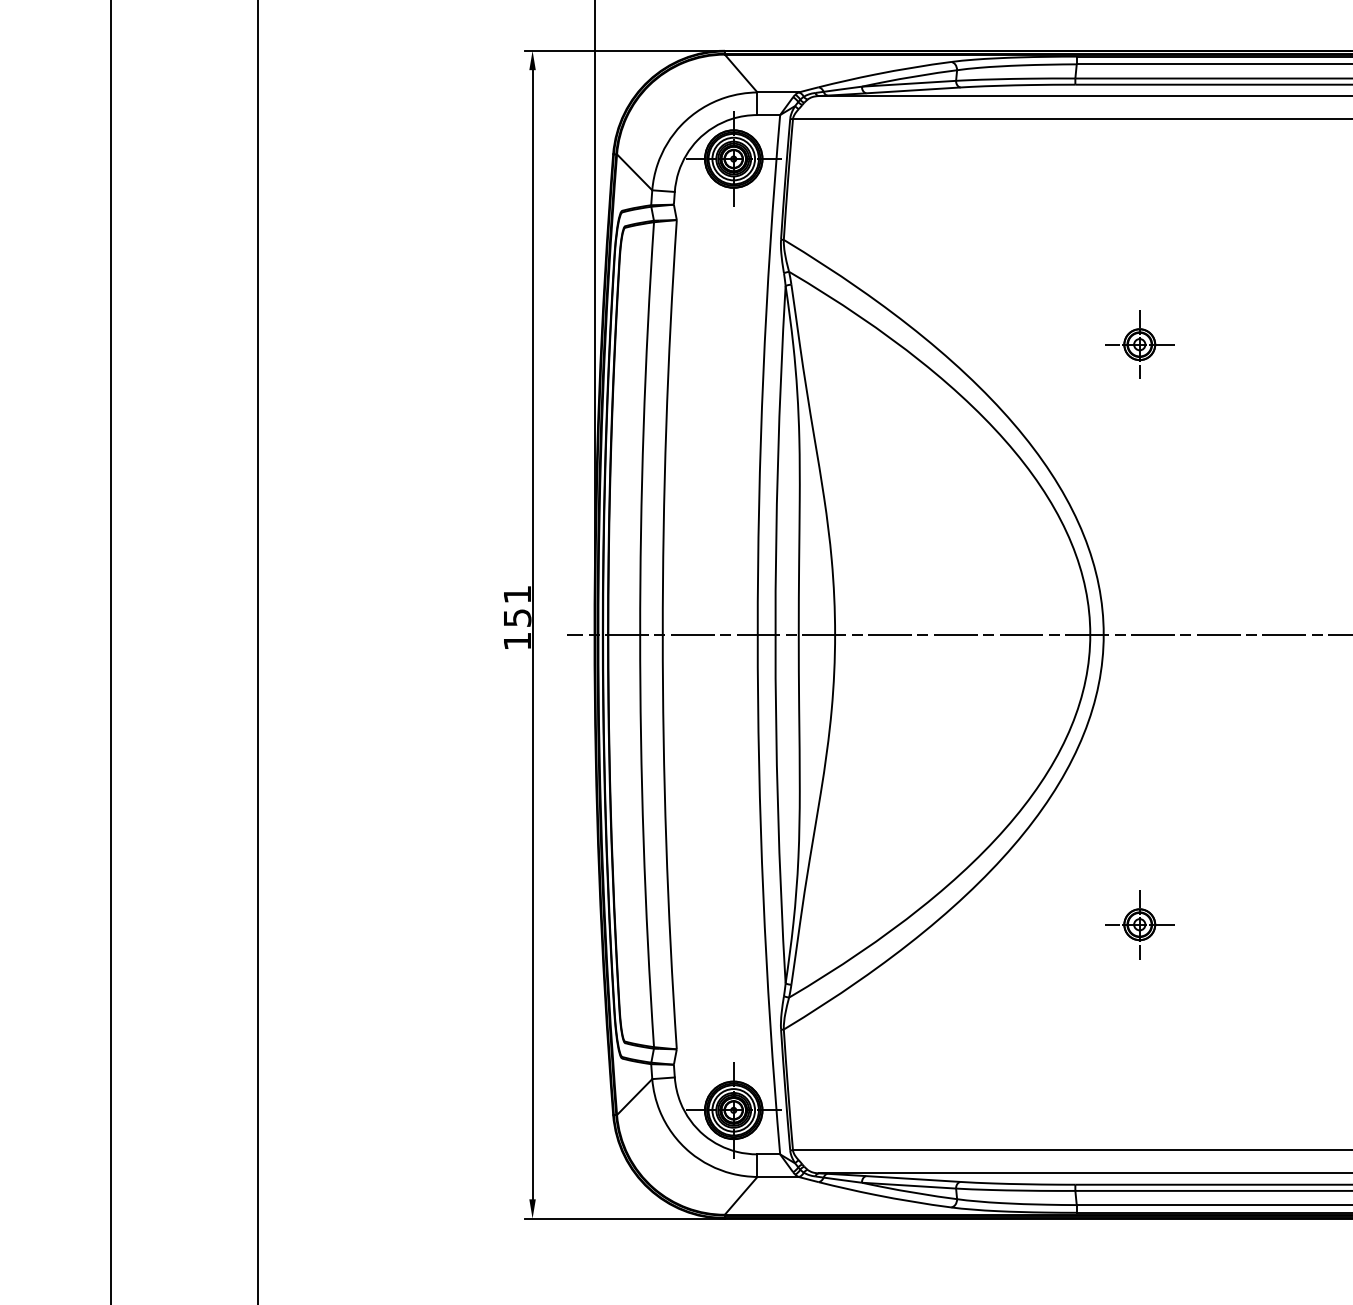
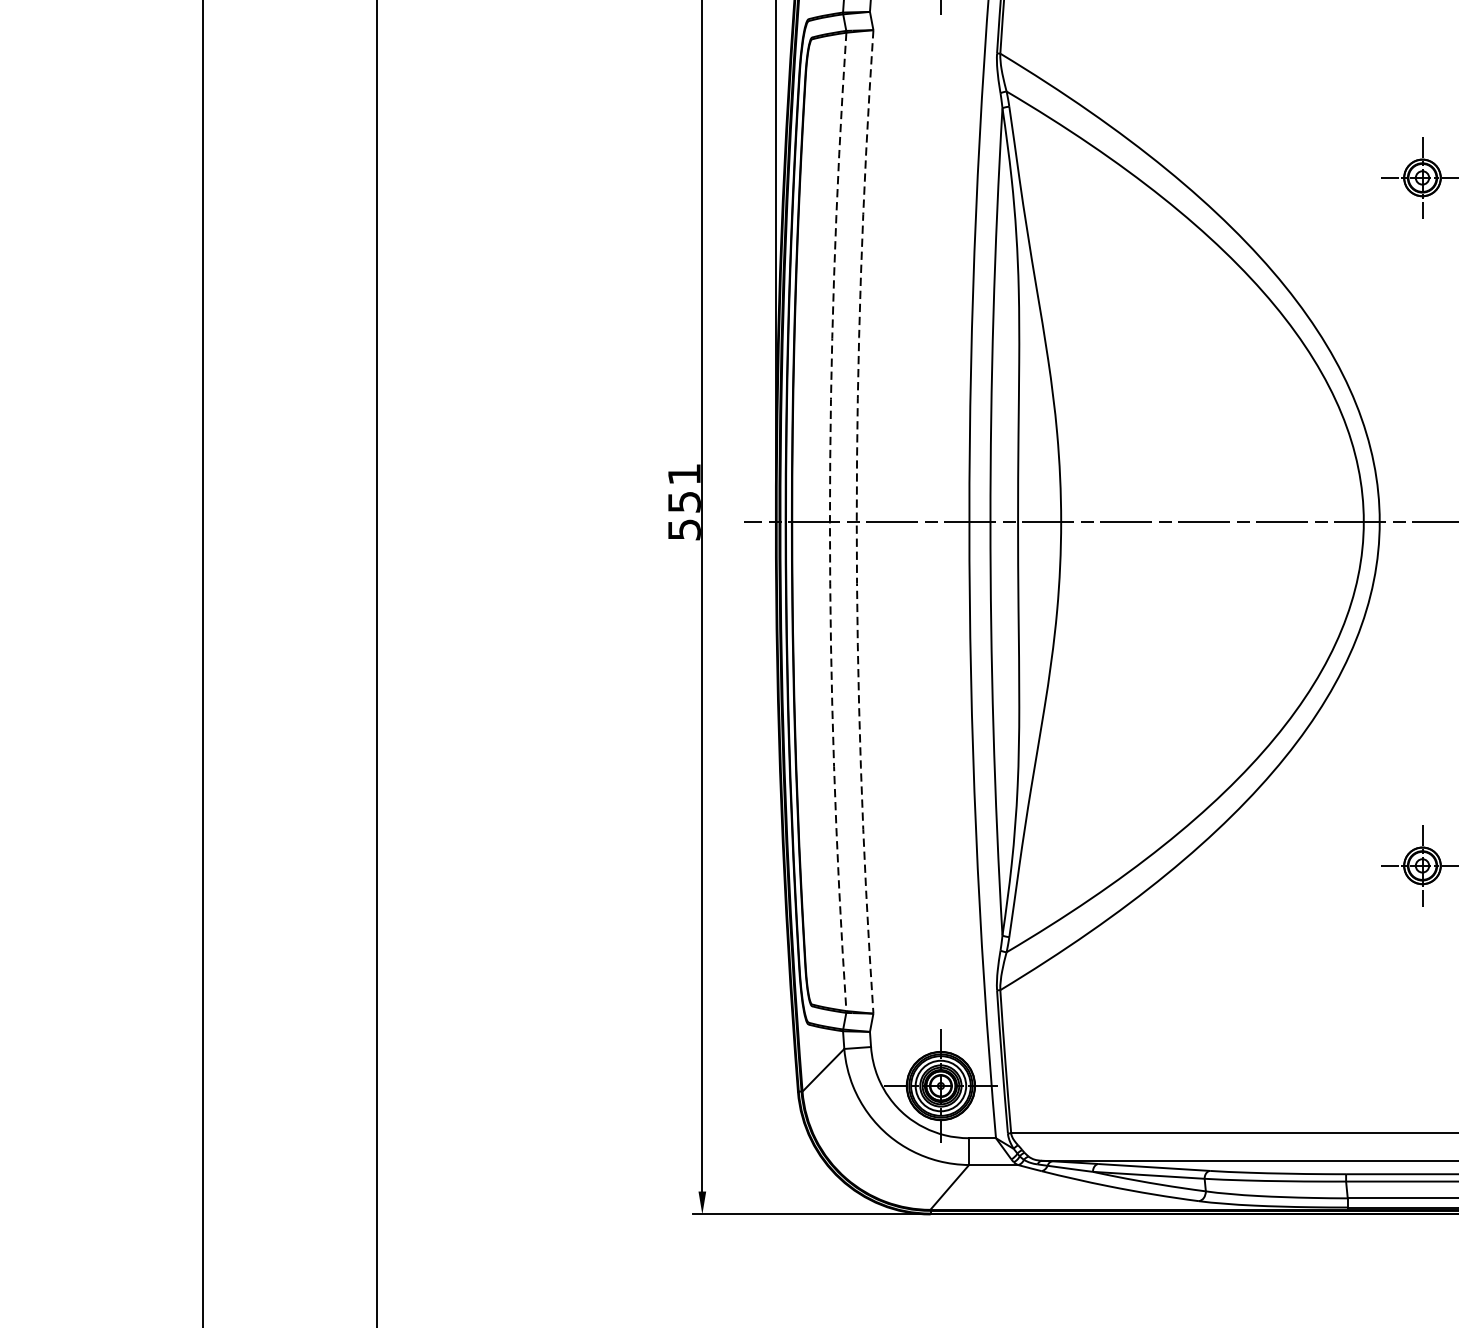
arc: (640, 634) -> (830, 521), solid -> dashed
arc: (662, 634) -> (856, 521), solid -> dashed
text: (517, 641) -> (684, 529), 151 -> 551

